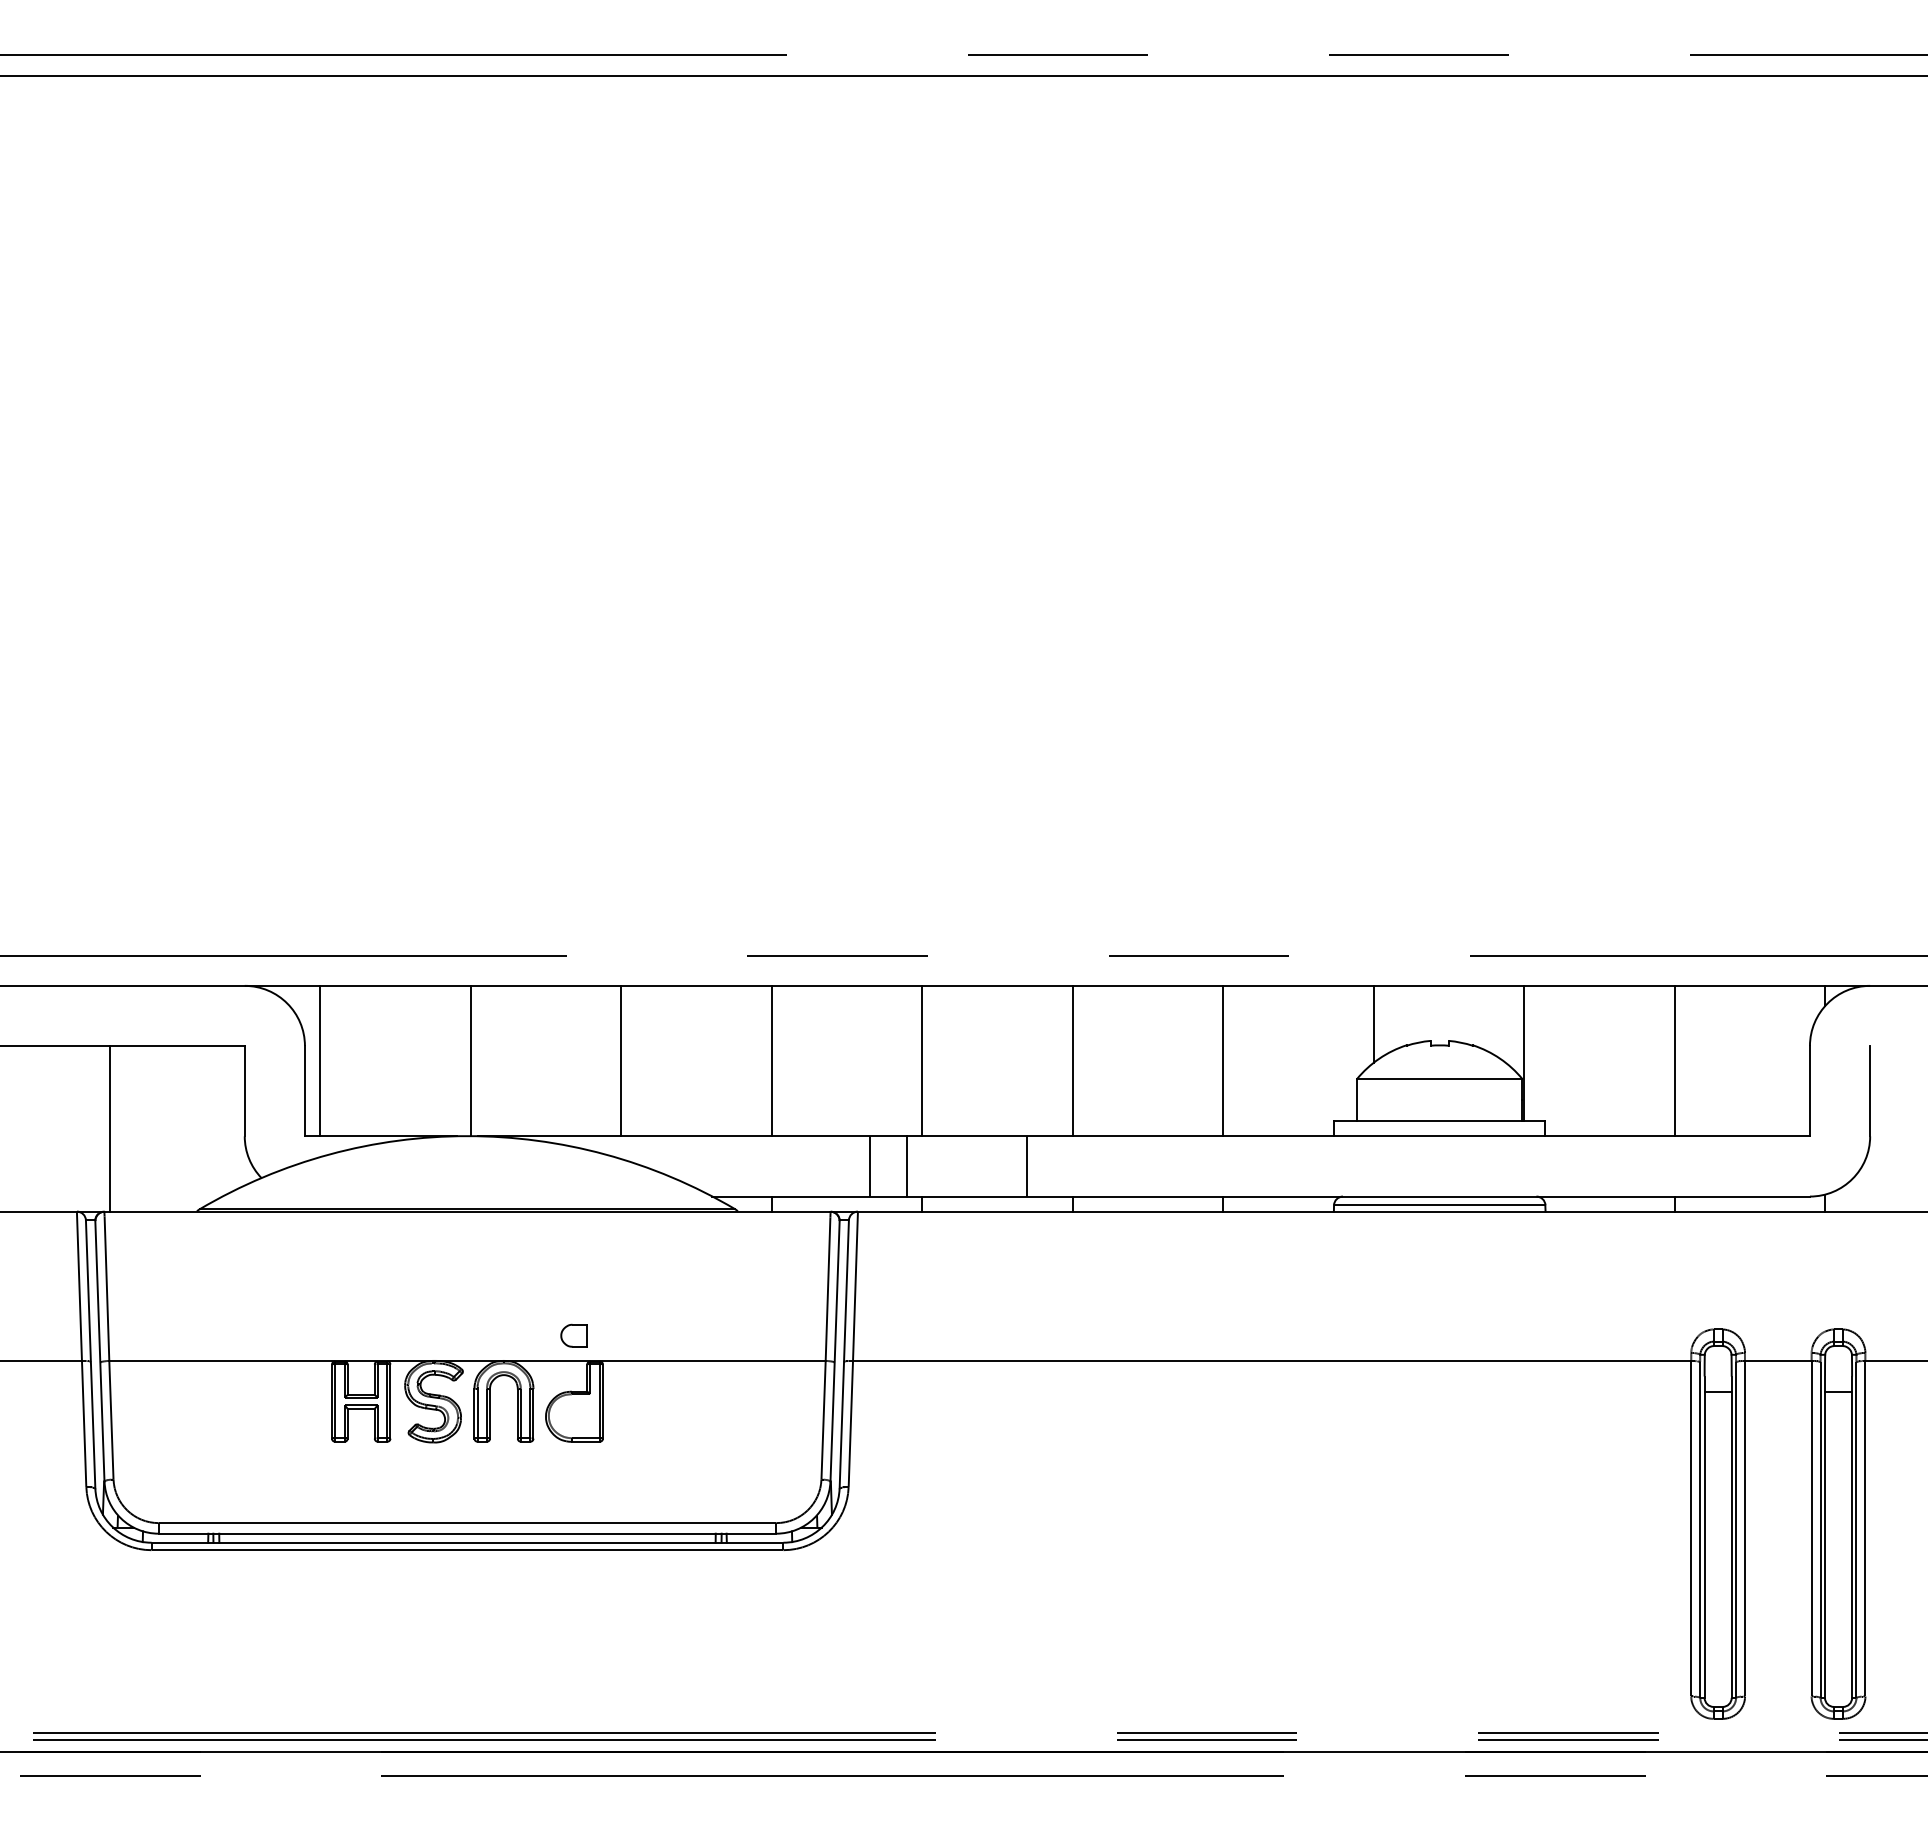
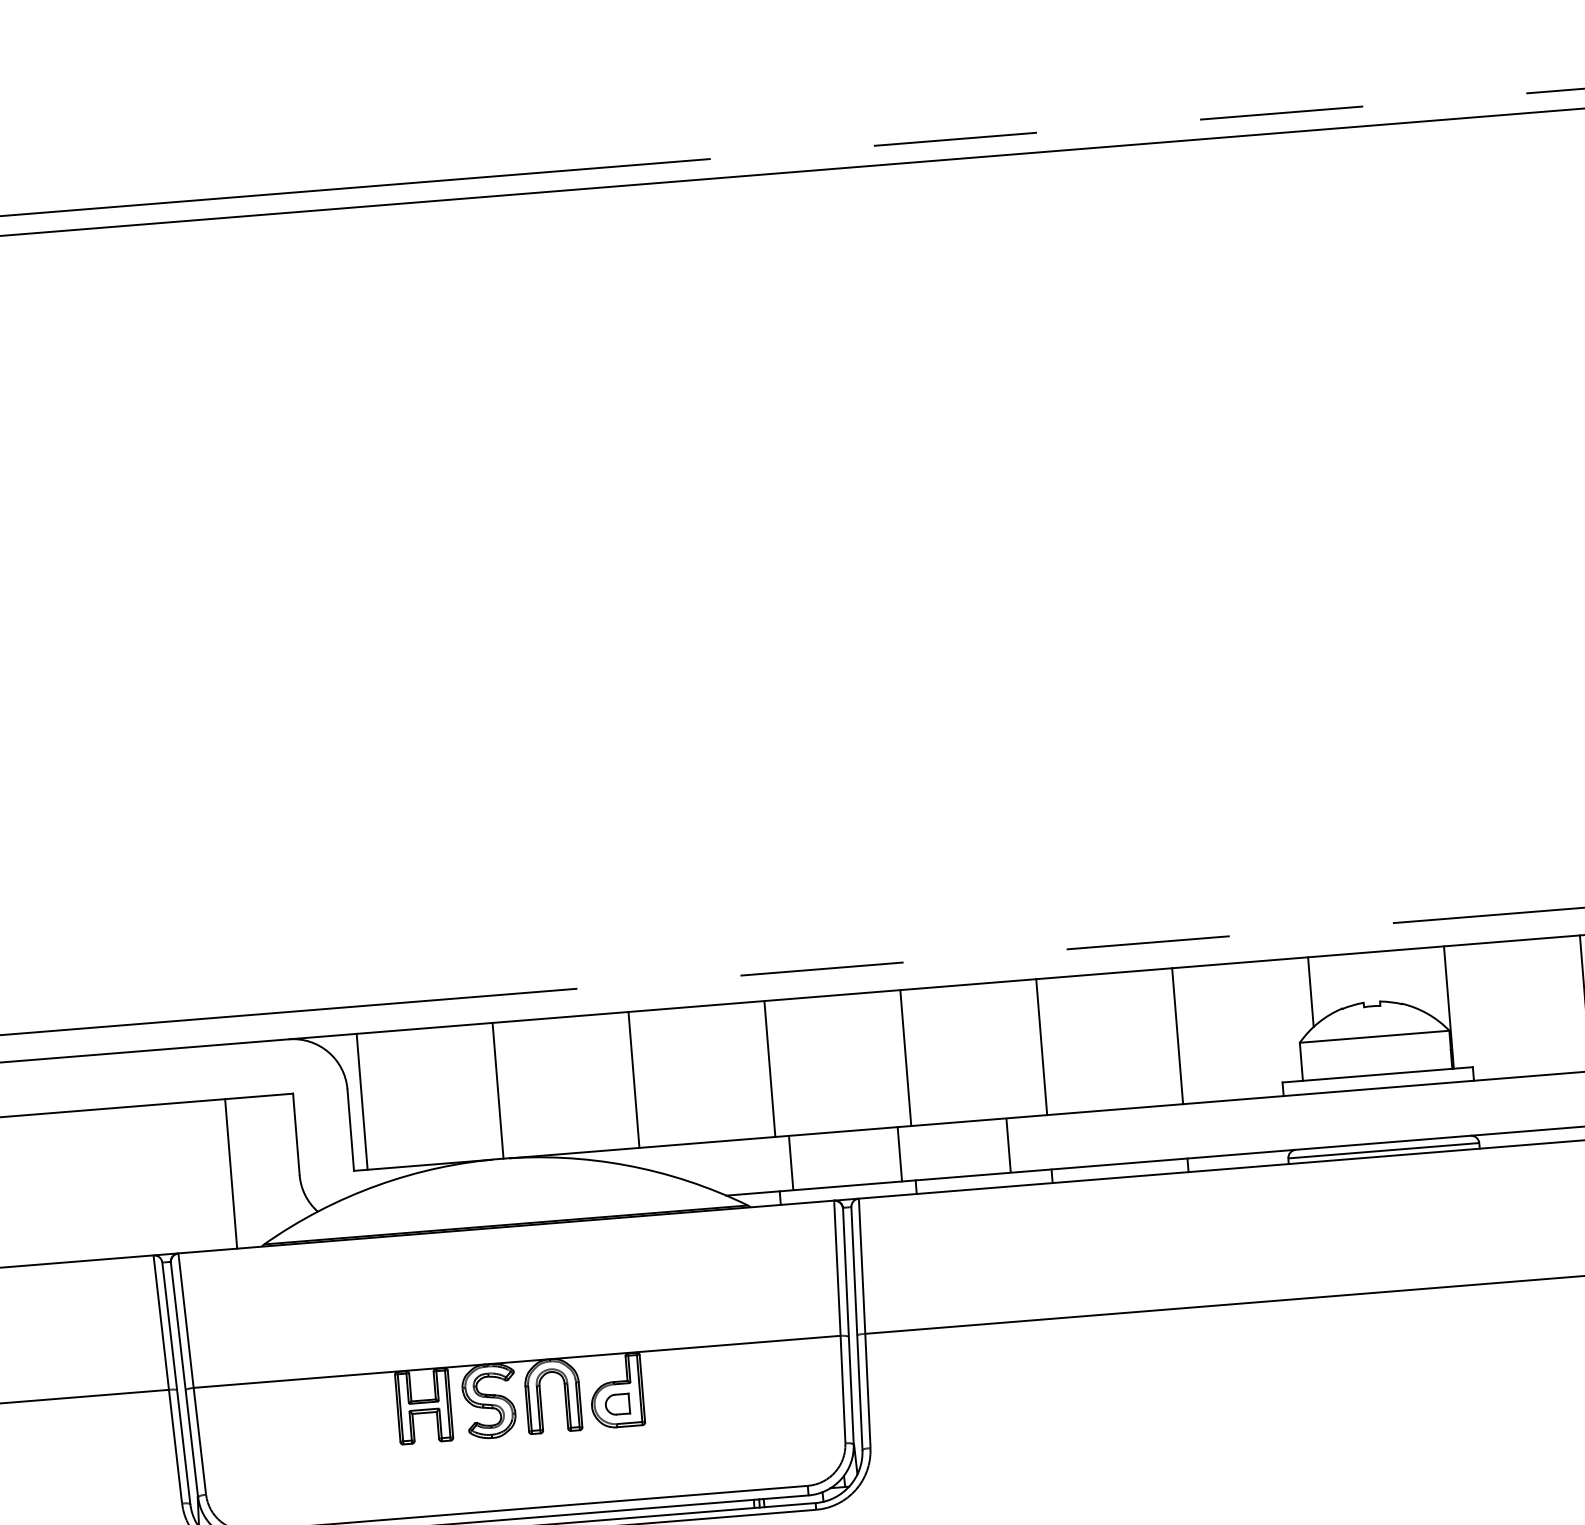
line: (109, 1128) -> (231, 1173), moved
line: (869, 1166) -> (791, 1163), moved
part: (573, 1335) -> (616, 1404), moved

